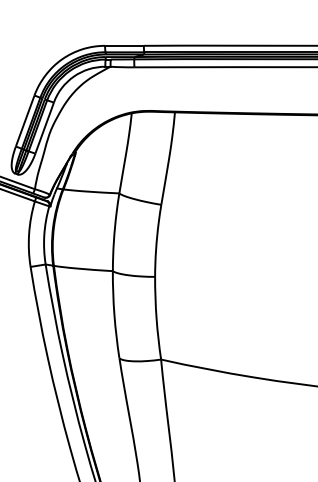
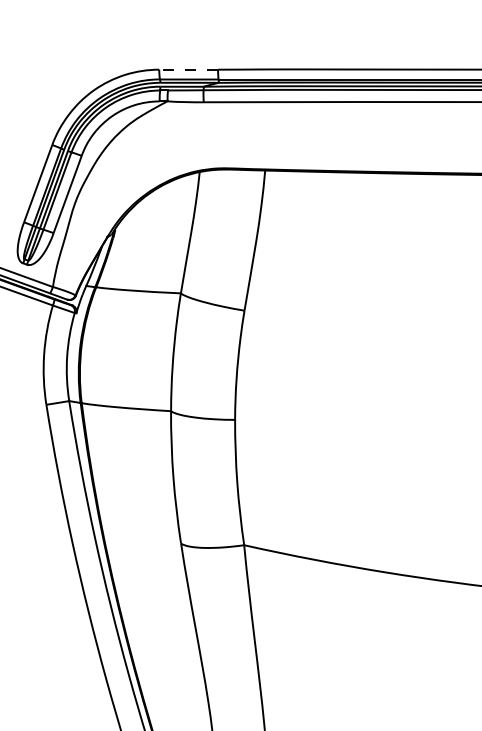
line: (123, 45) -> (187, 69), solid -> dashed

